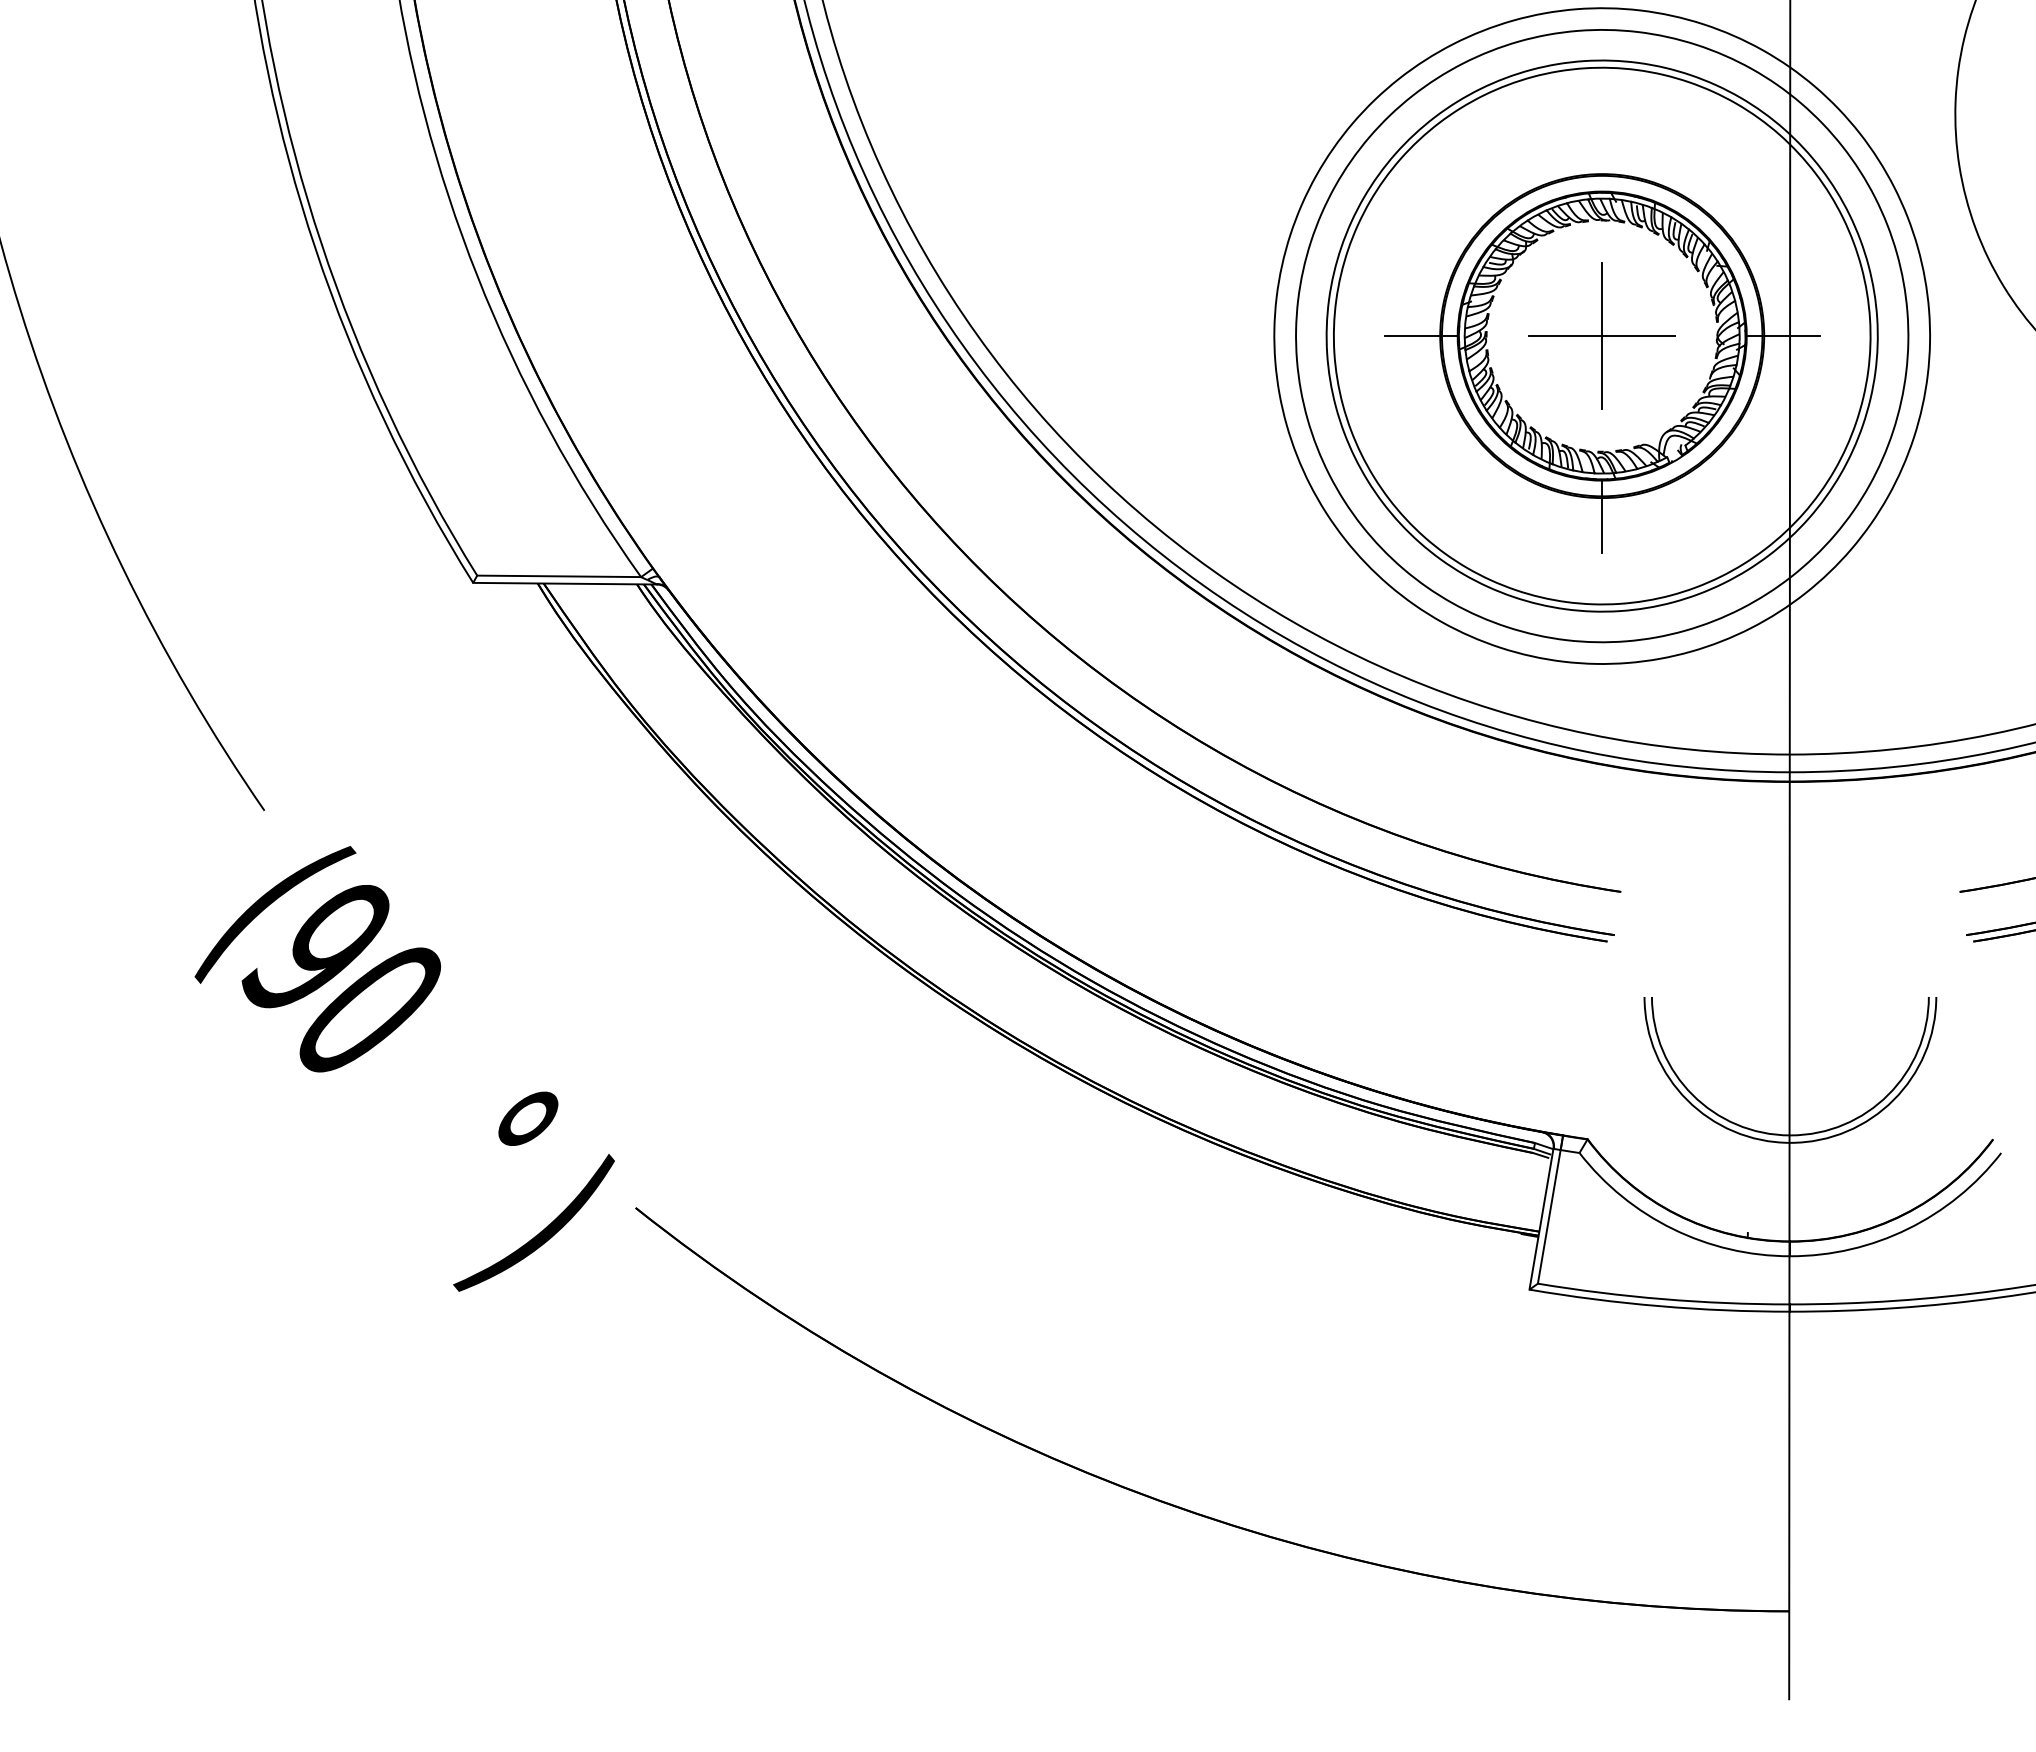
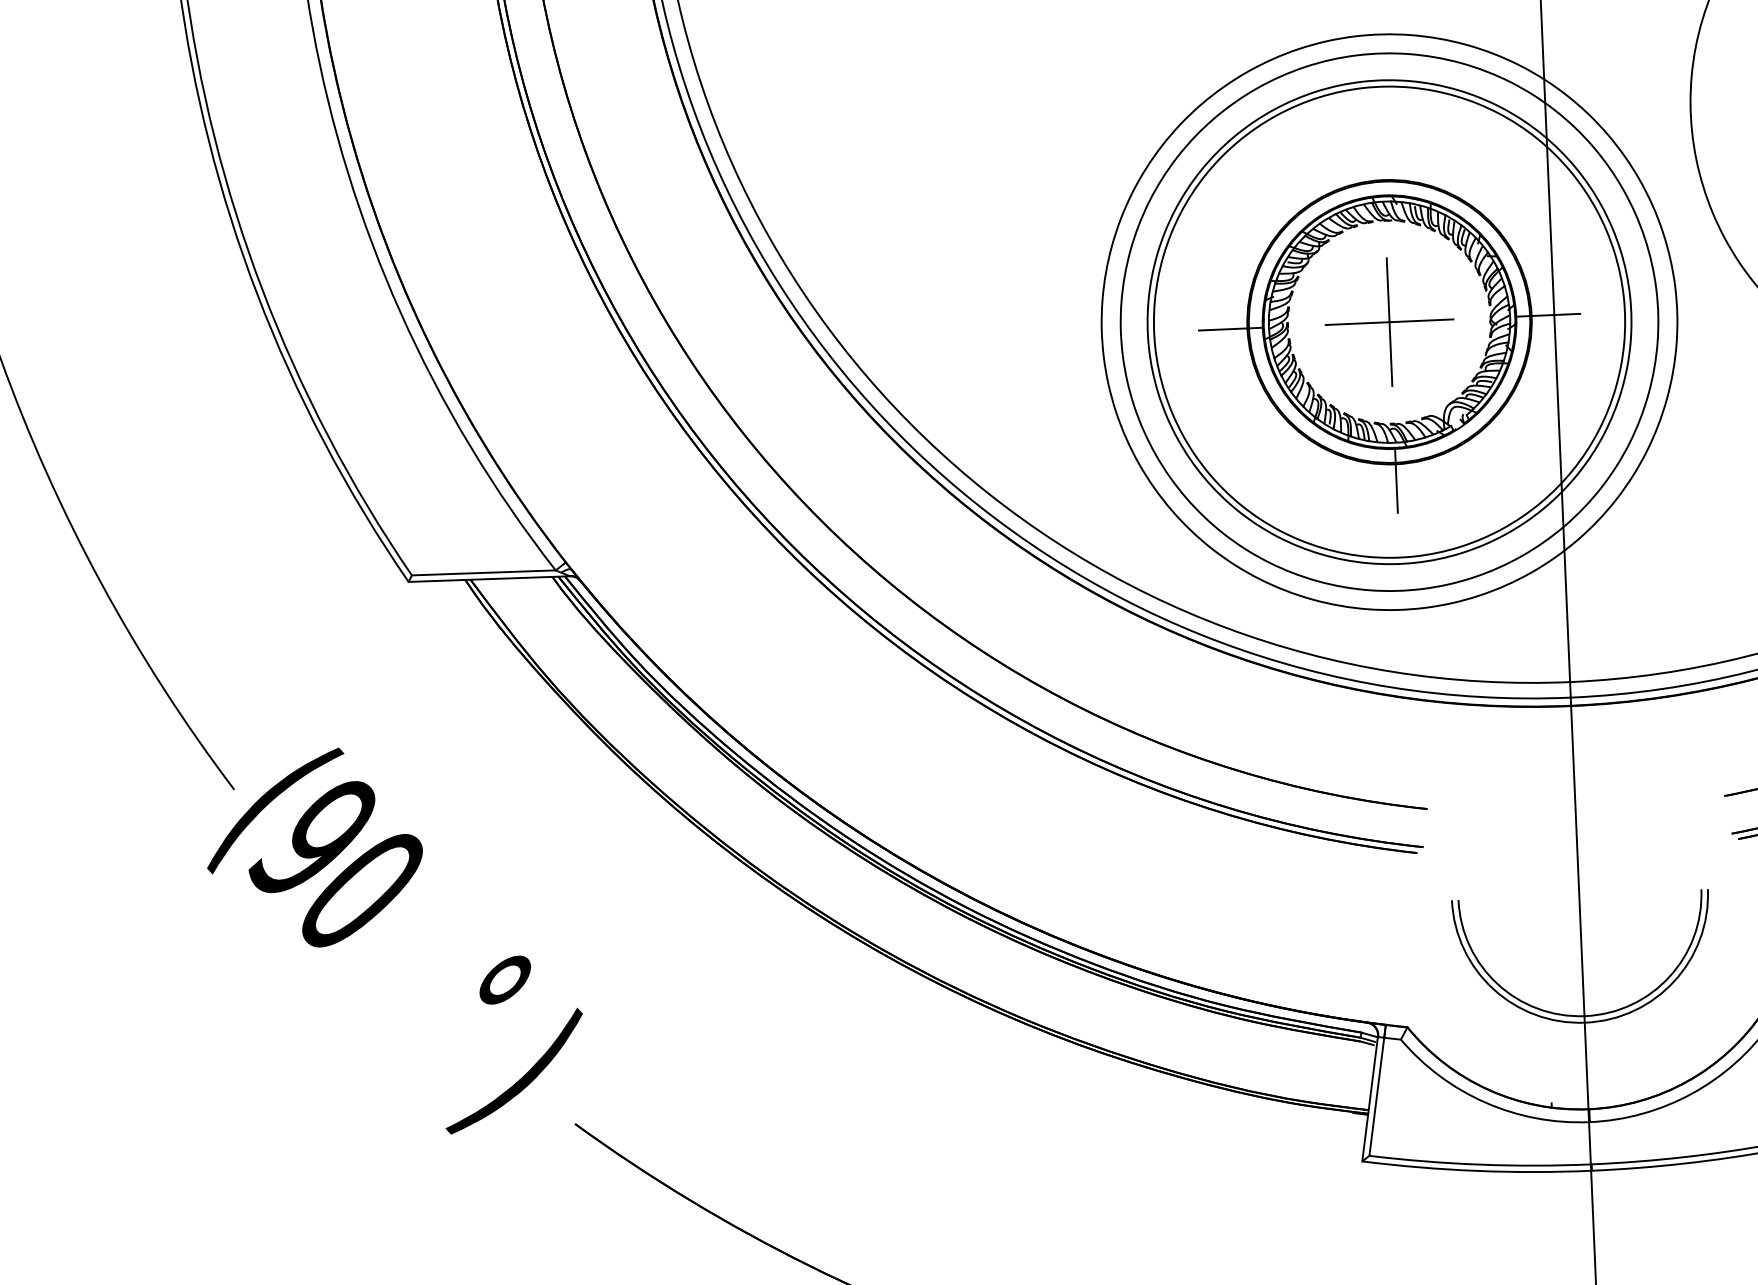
text: (404, 1068) -> (394, 940), moved

